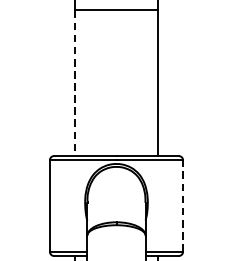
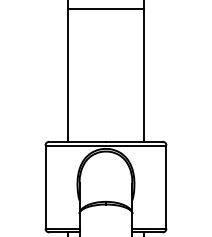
line: (75, 84) -> (68, 76), dashed -> solid
line: (183, 206) -> (166, 187), dashed -> solid

